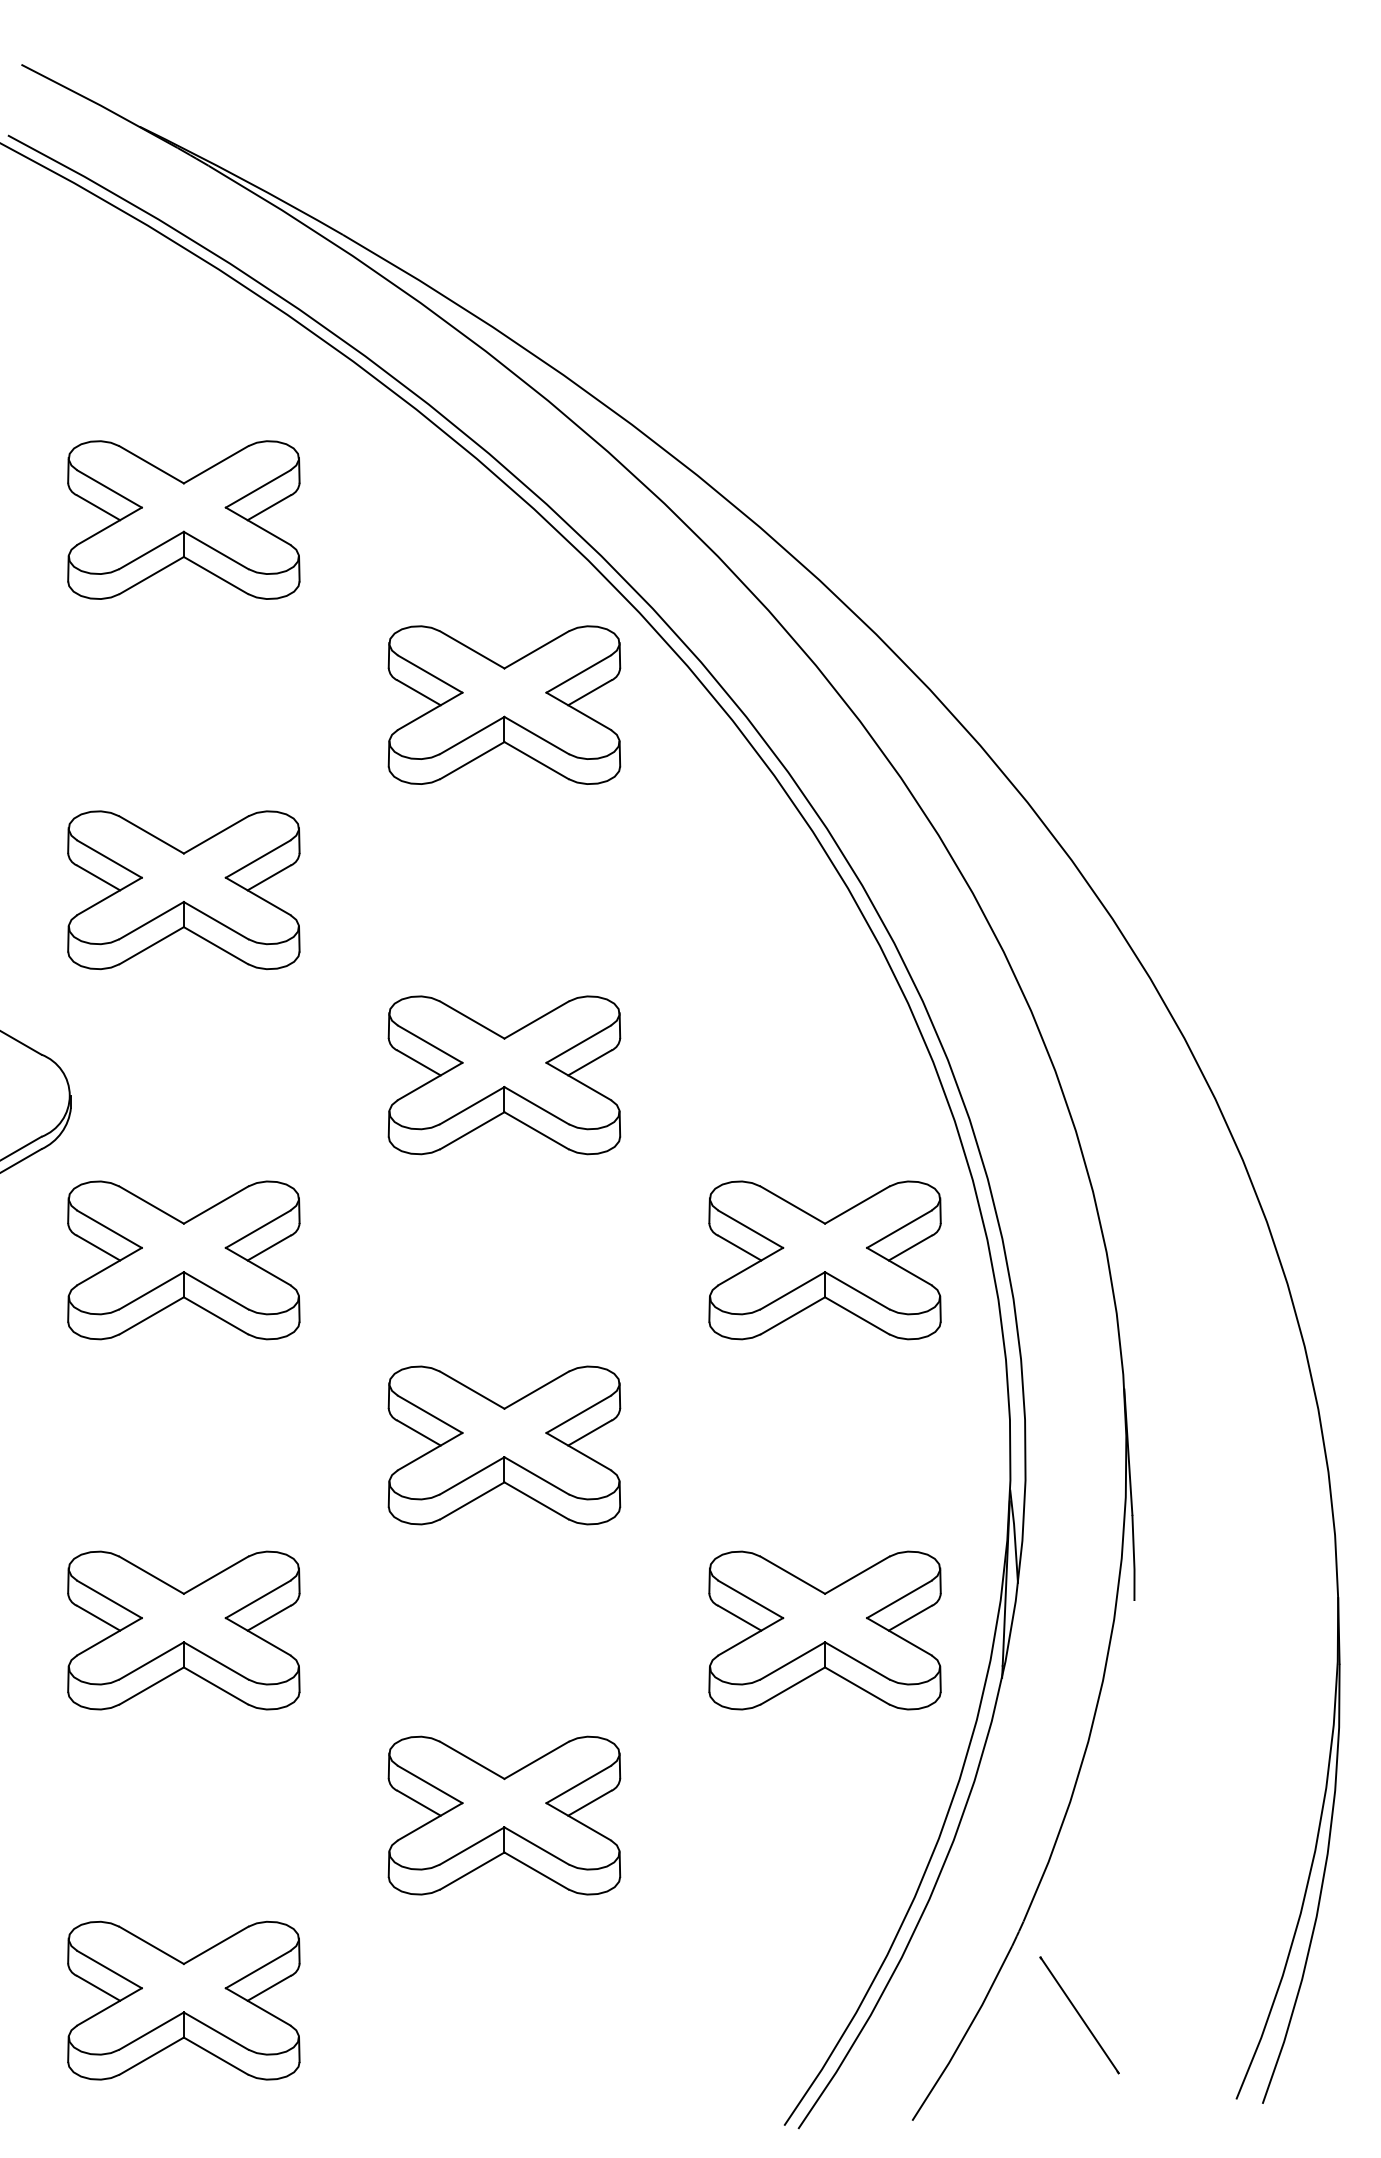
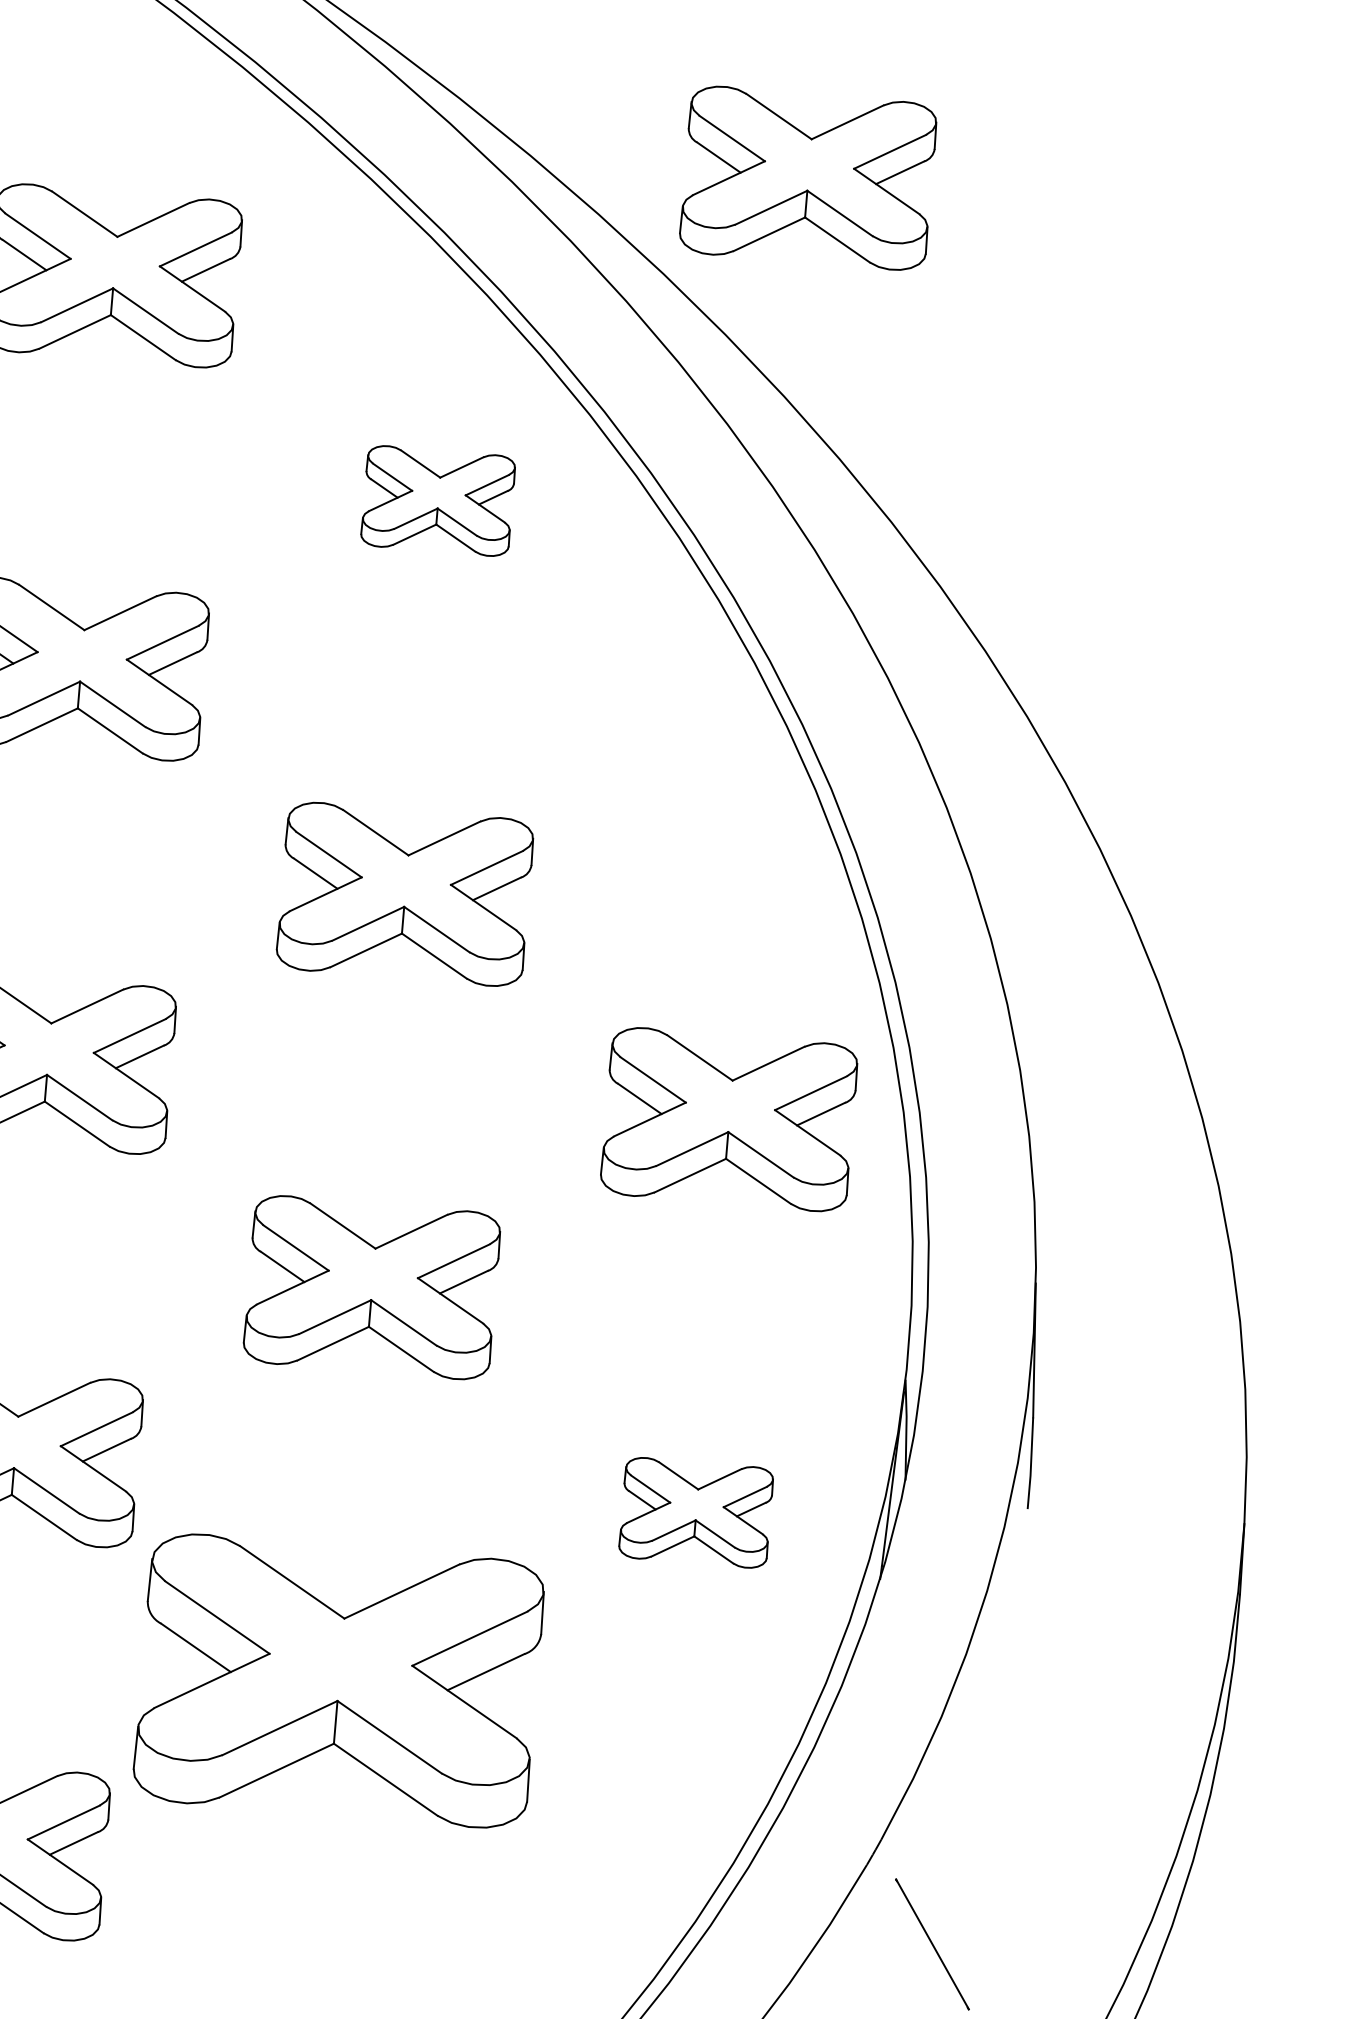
part: (824, 374) -> (807, 178), added
part: (504, 704) -> (438, 500), size x0.6
part: (824, 1630) -> (695, 1512), size x0.6
part: (504, 1815) -> (339, 1680), size x1.6

